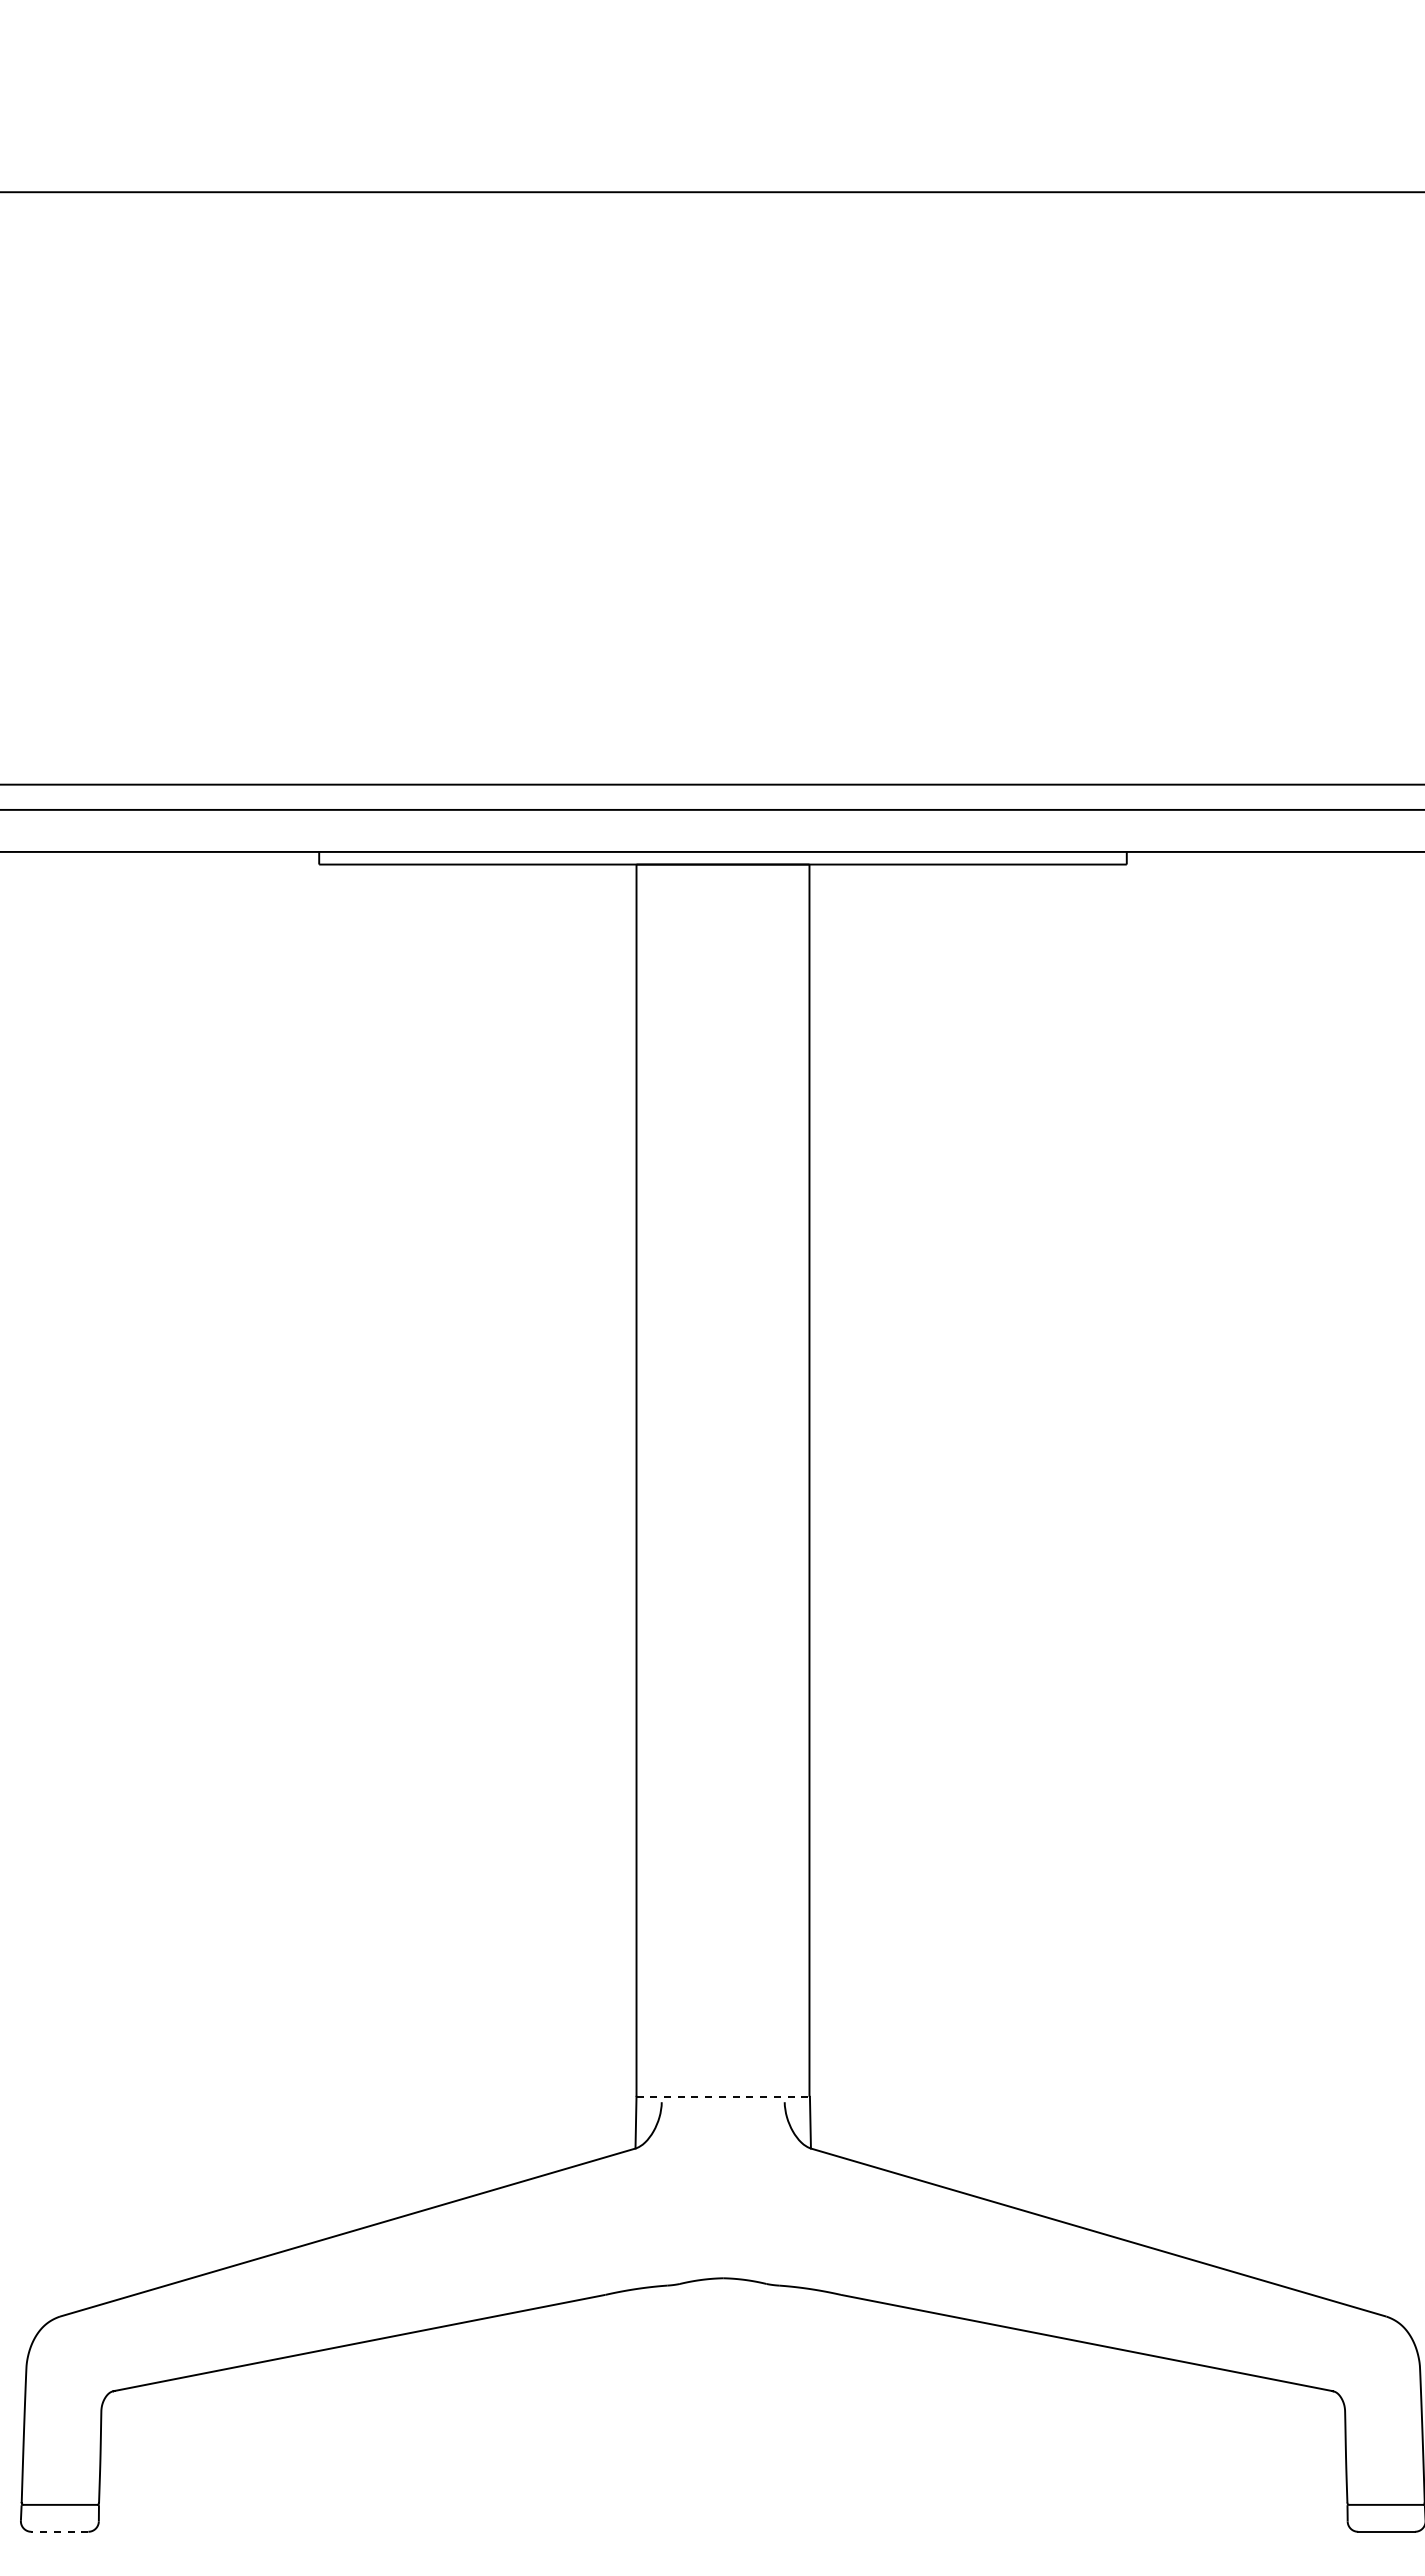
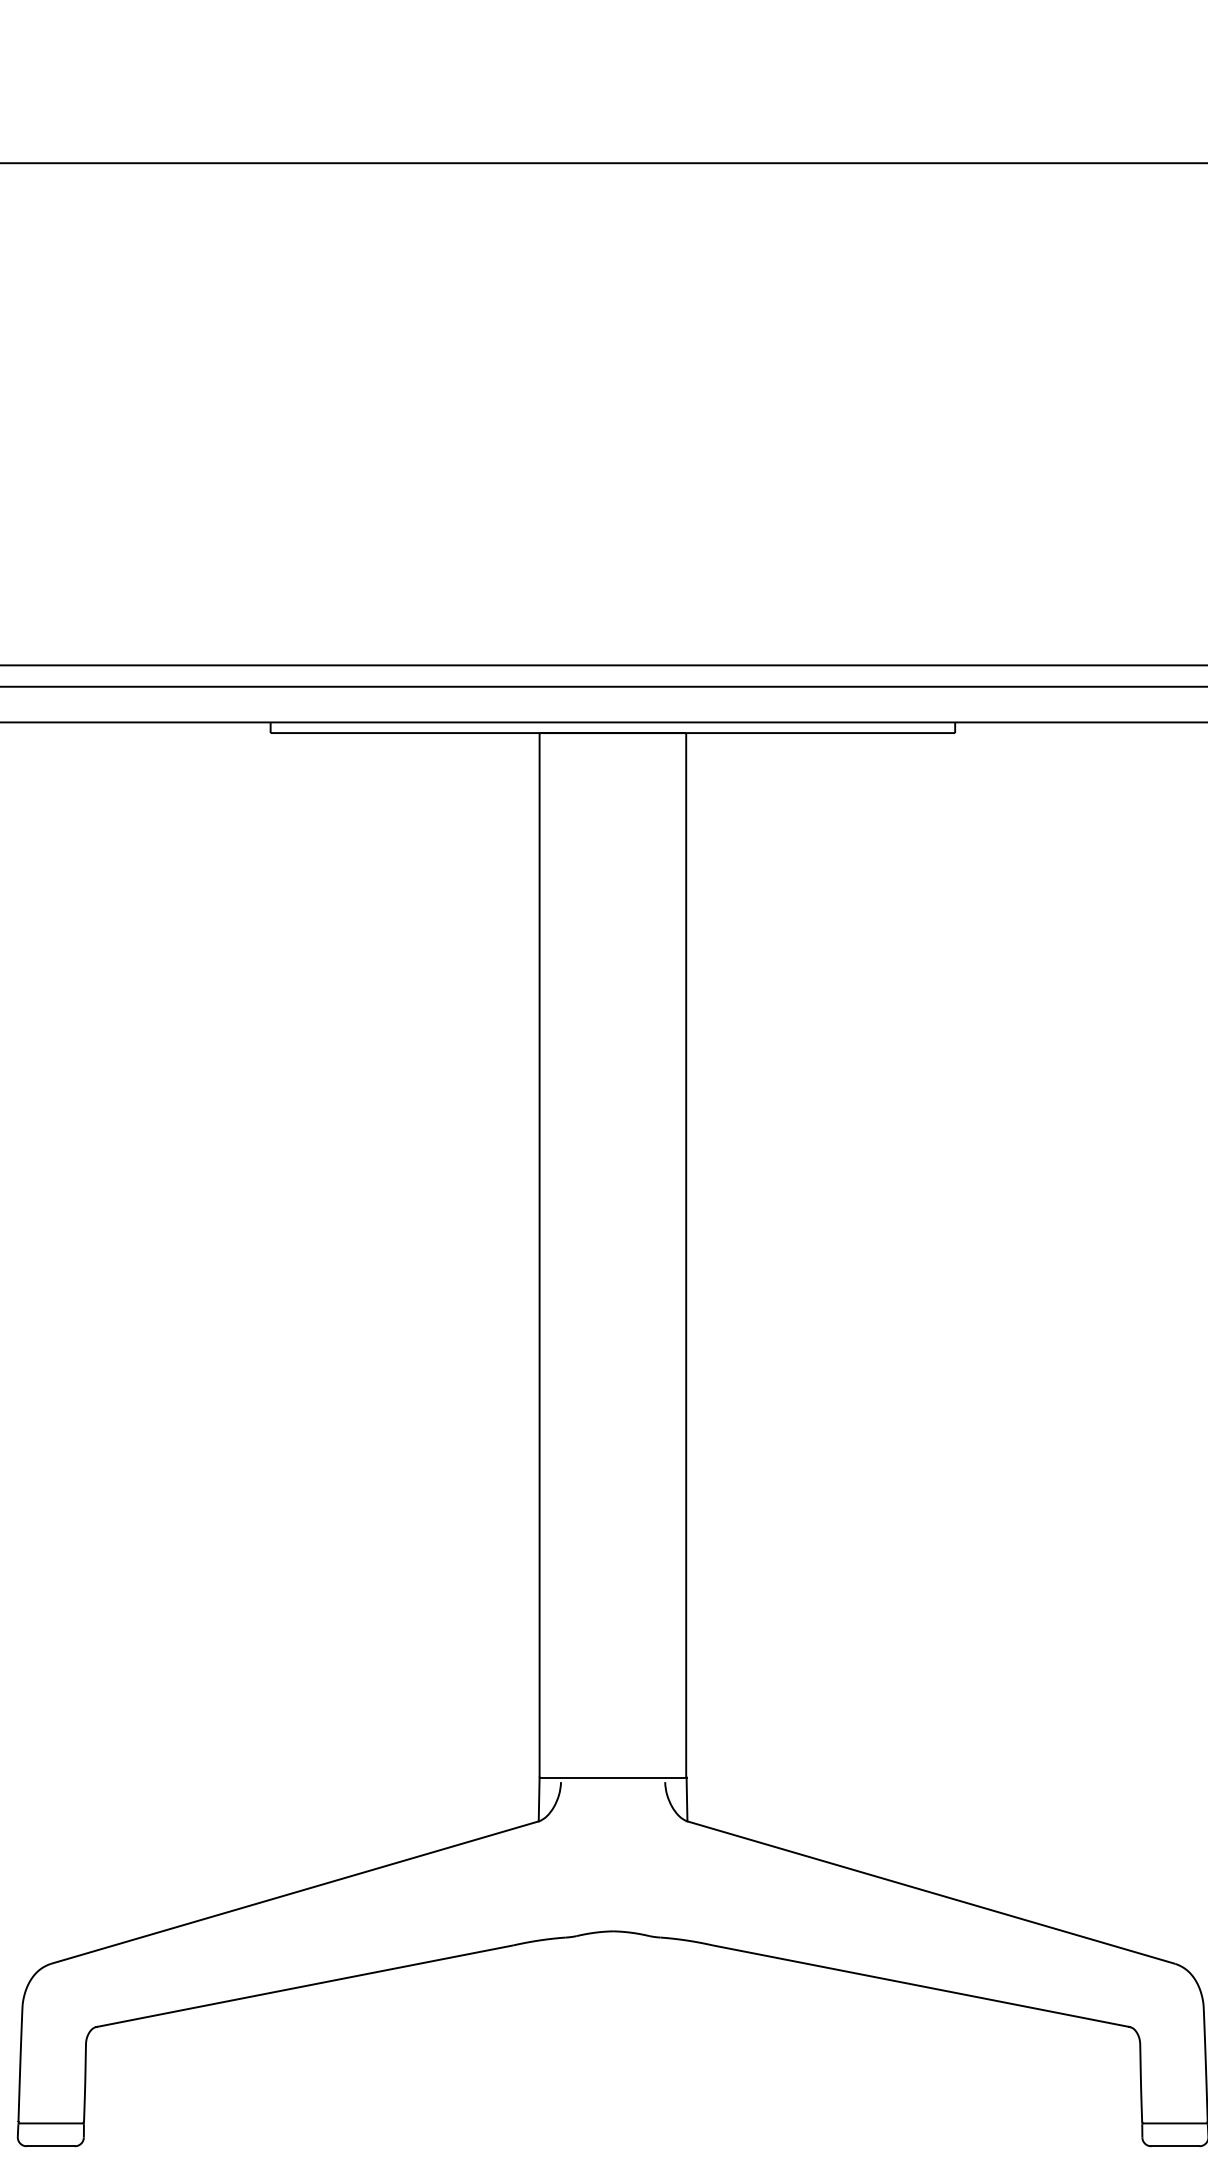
line: (723, 2096) -> (613, 1777), dashed -> solid
line: (59, 2531) -> (50, 2145), dashed -> solid

